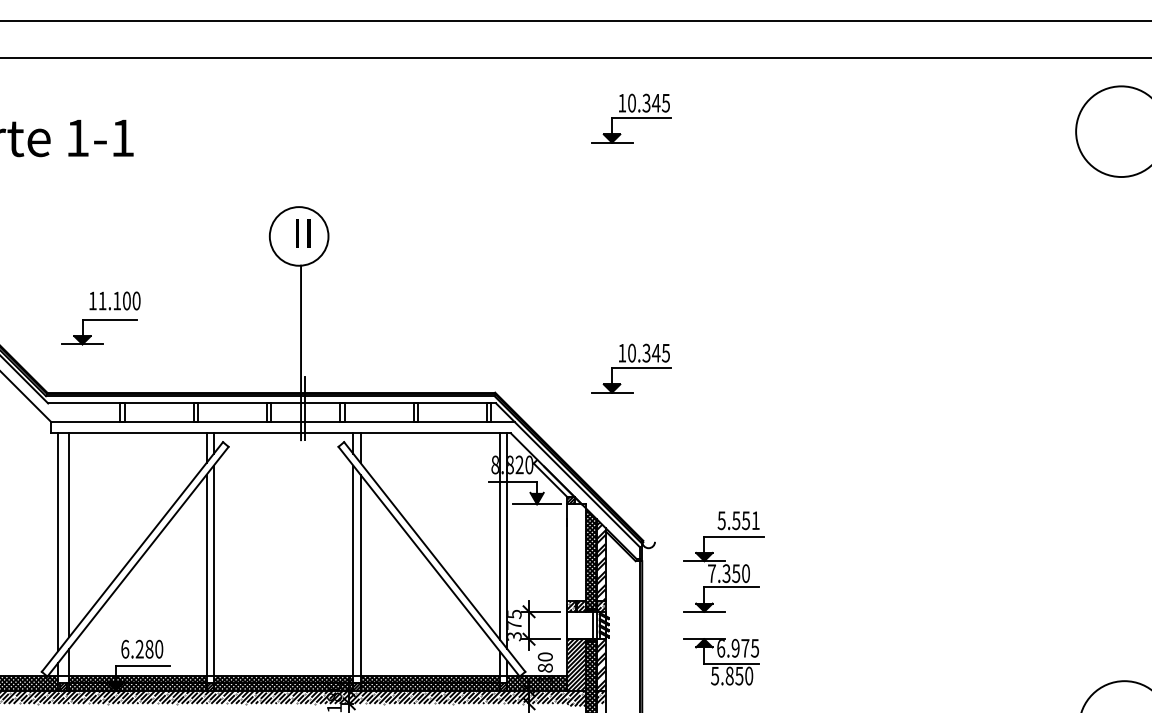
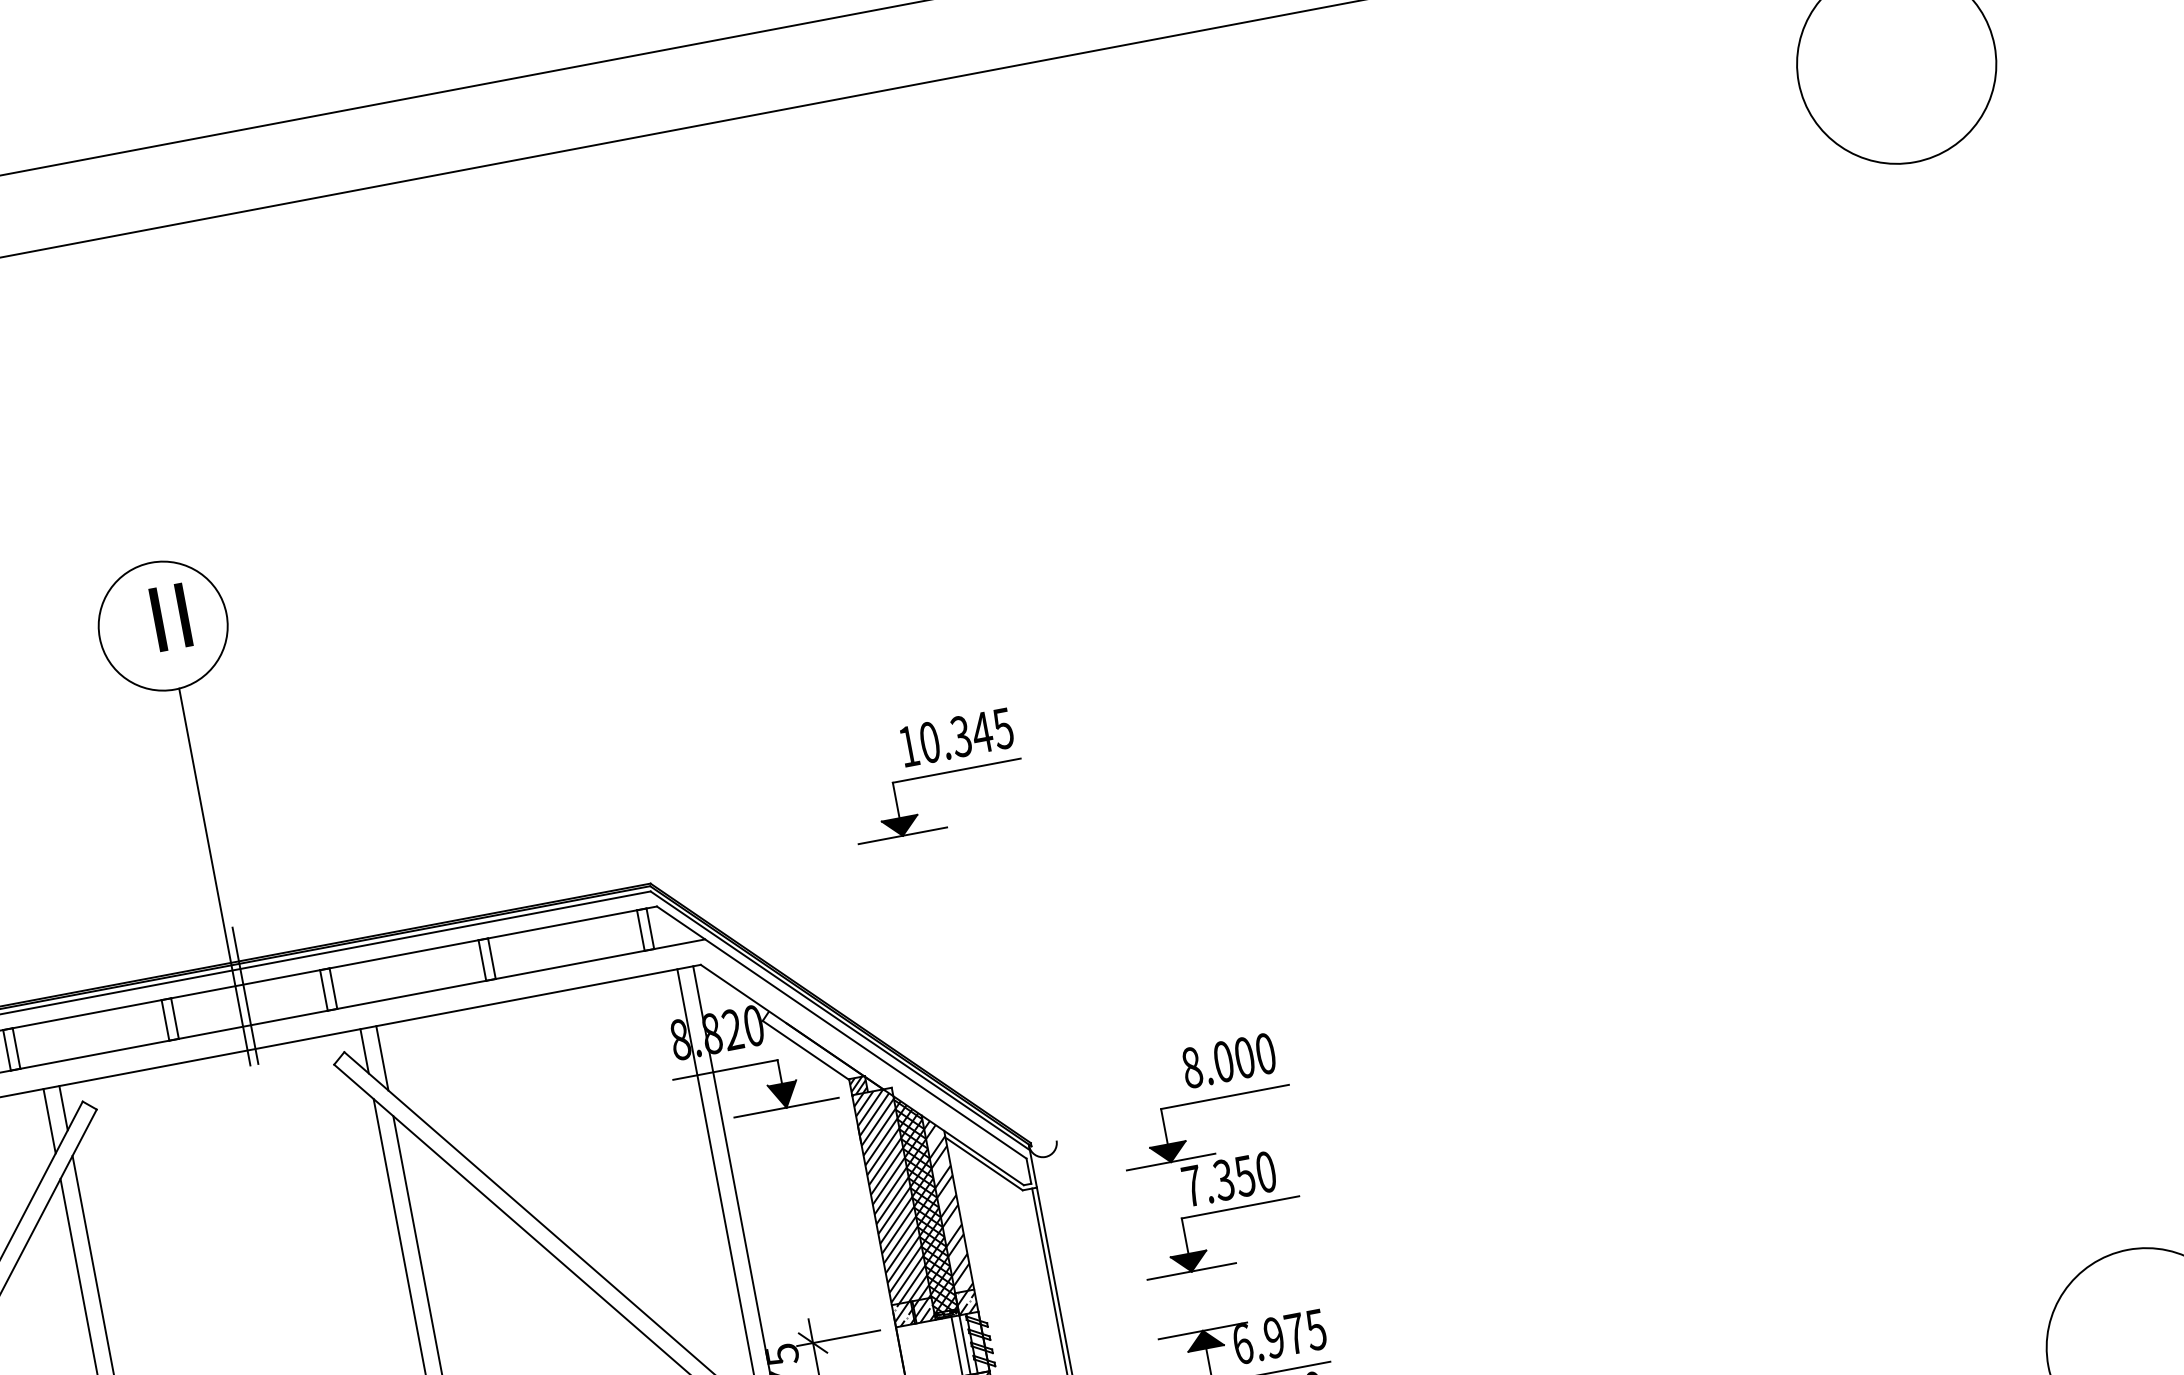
part: (631, 118) -> (832, 235), removed
text: (738, 520) -> (1228, 1060), 5.551 -> 8.000
hatch: (576, 552) -> (891, 1195), added

